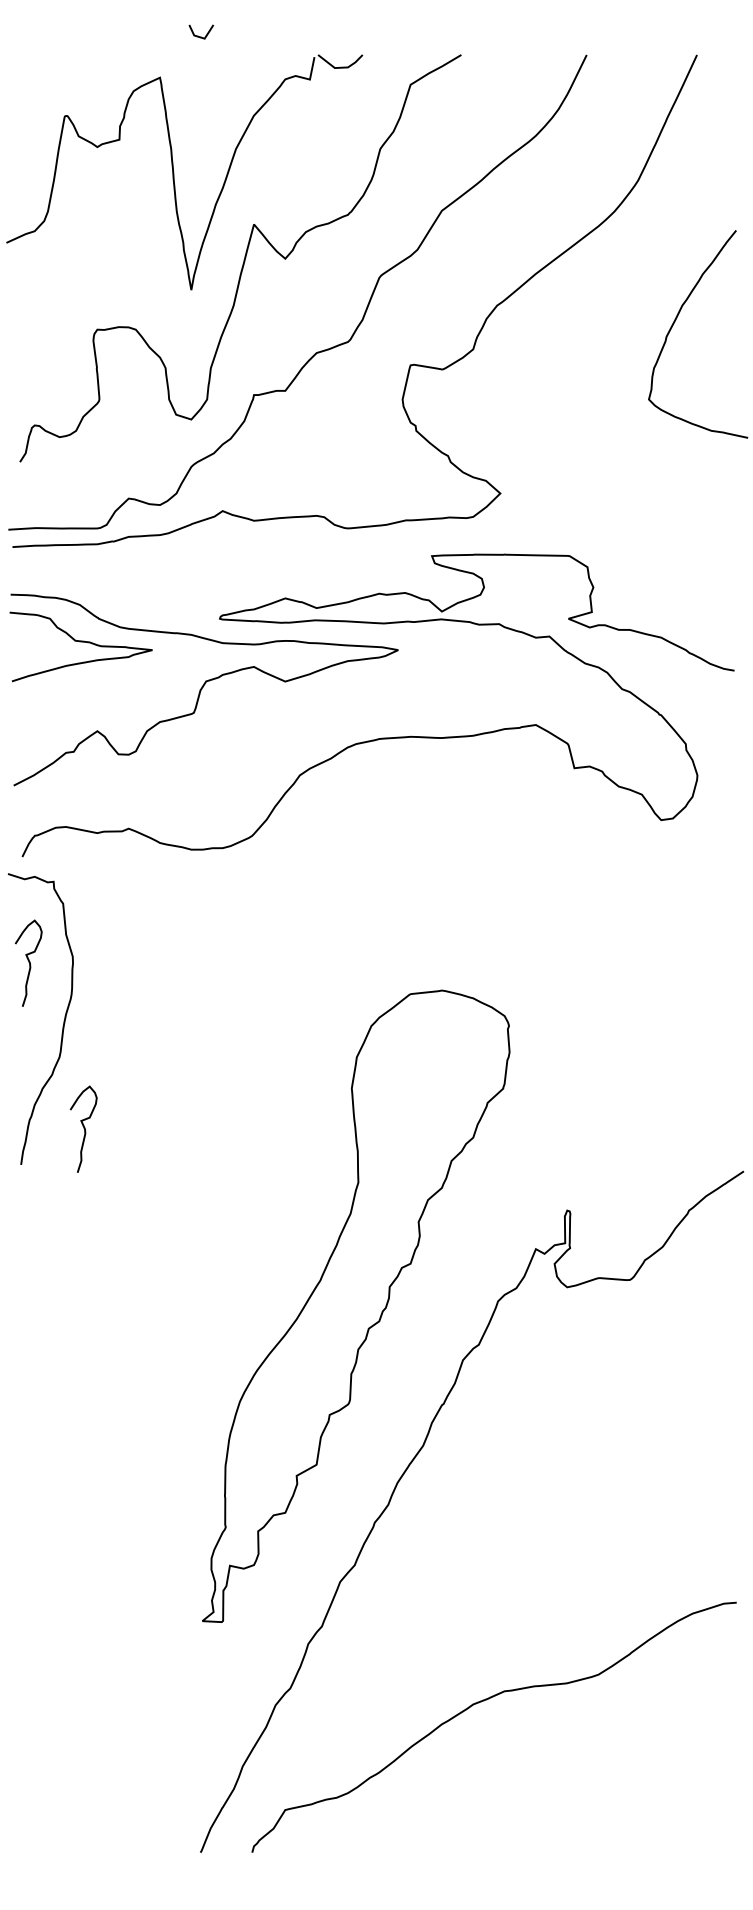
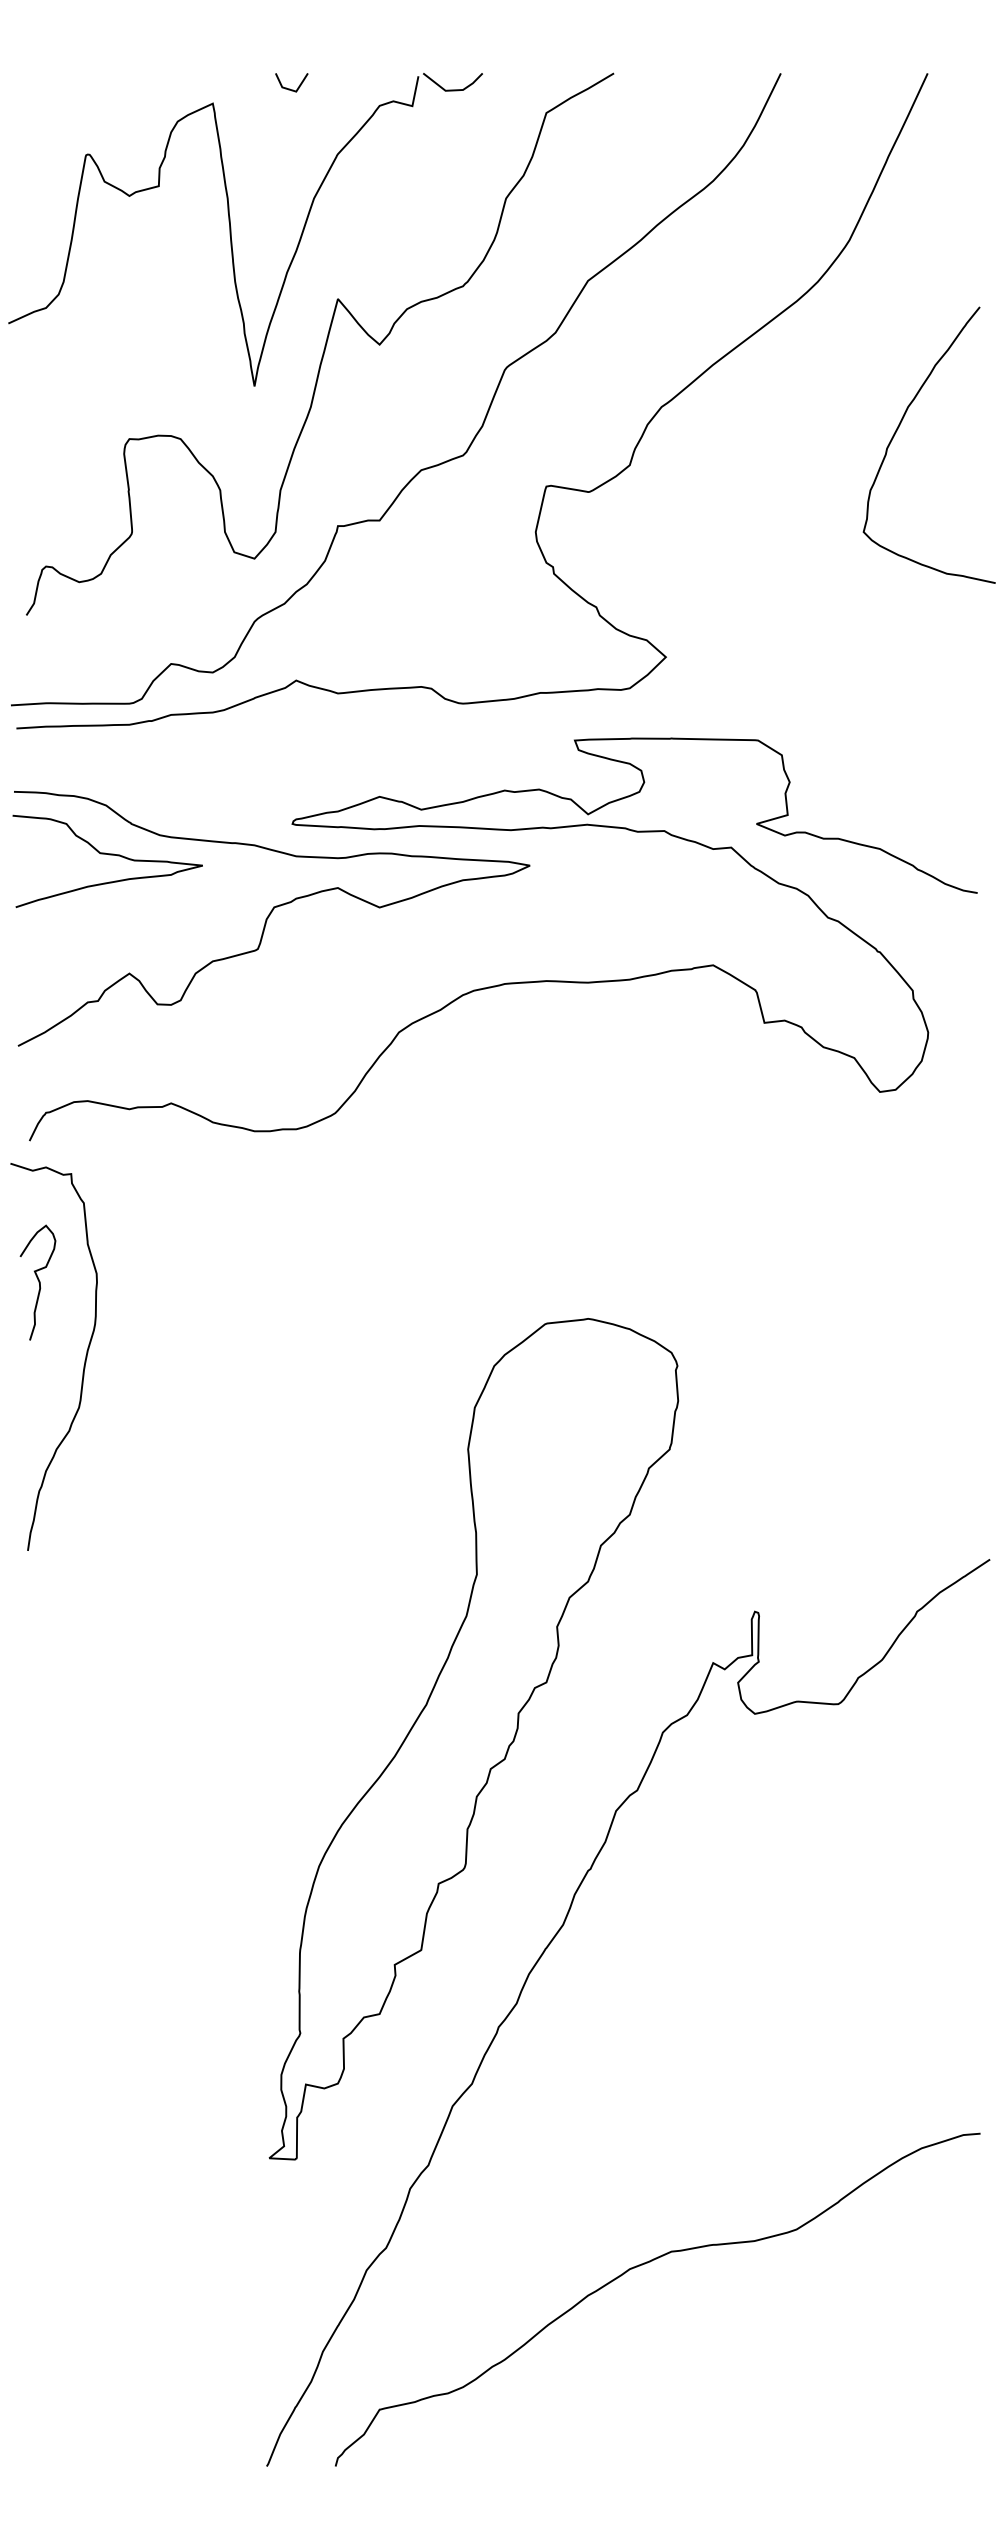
line: (198, 35) -> (288, 87), moved
curve: (83, 1128) -> (110, 1502), removed

